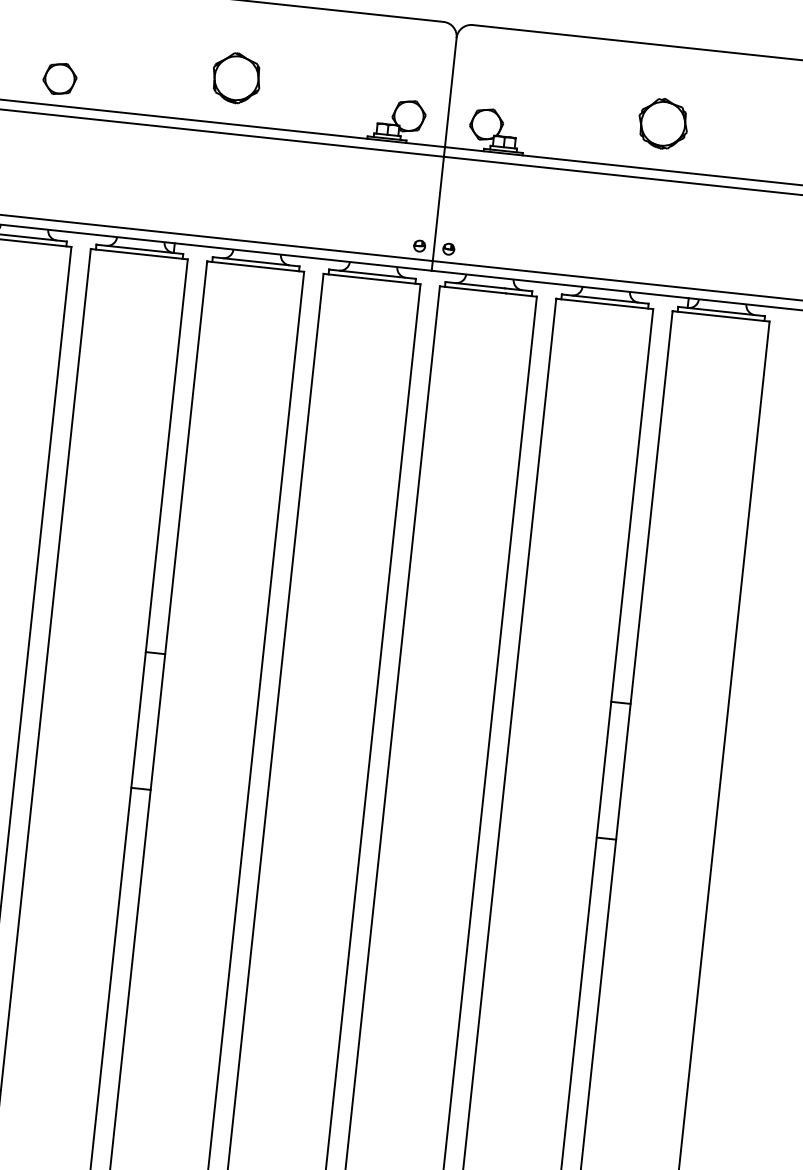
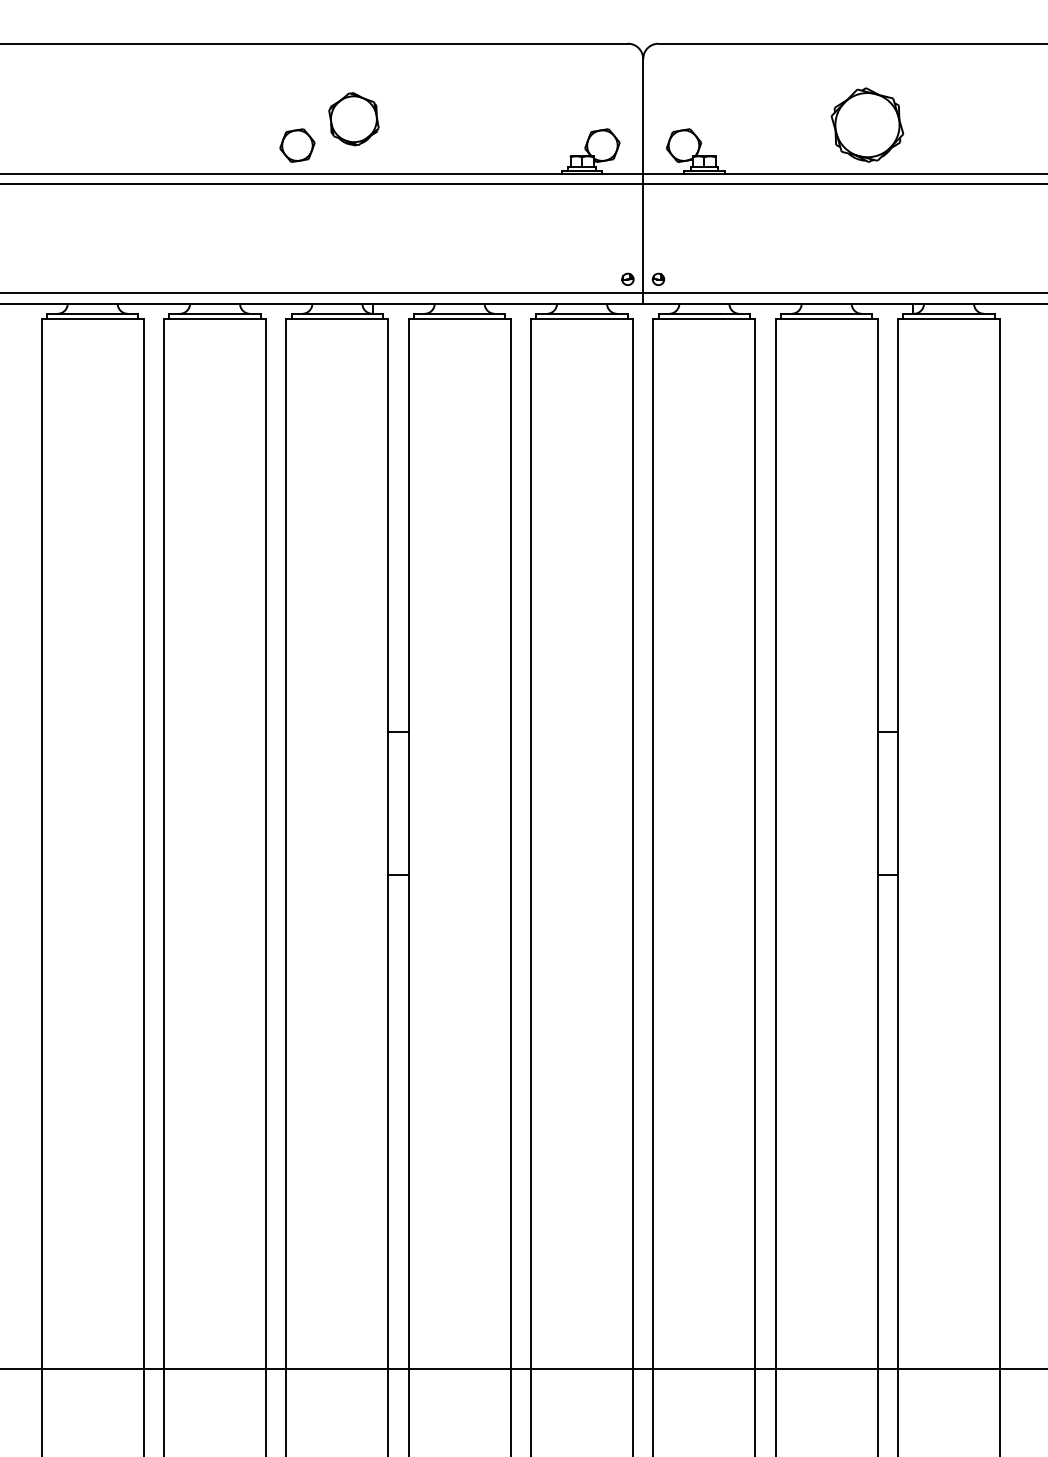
part: (60, 78) -> (297, 145), moved
part: (236, 78) -> (353, 119), moved
part: (663, 124) -> (867, 125), size x1.4

